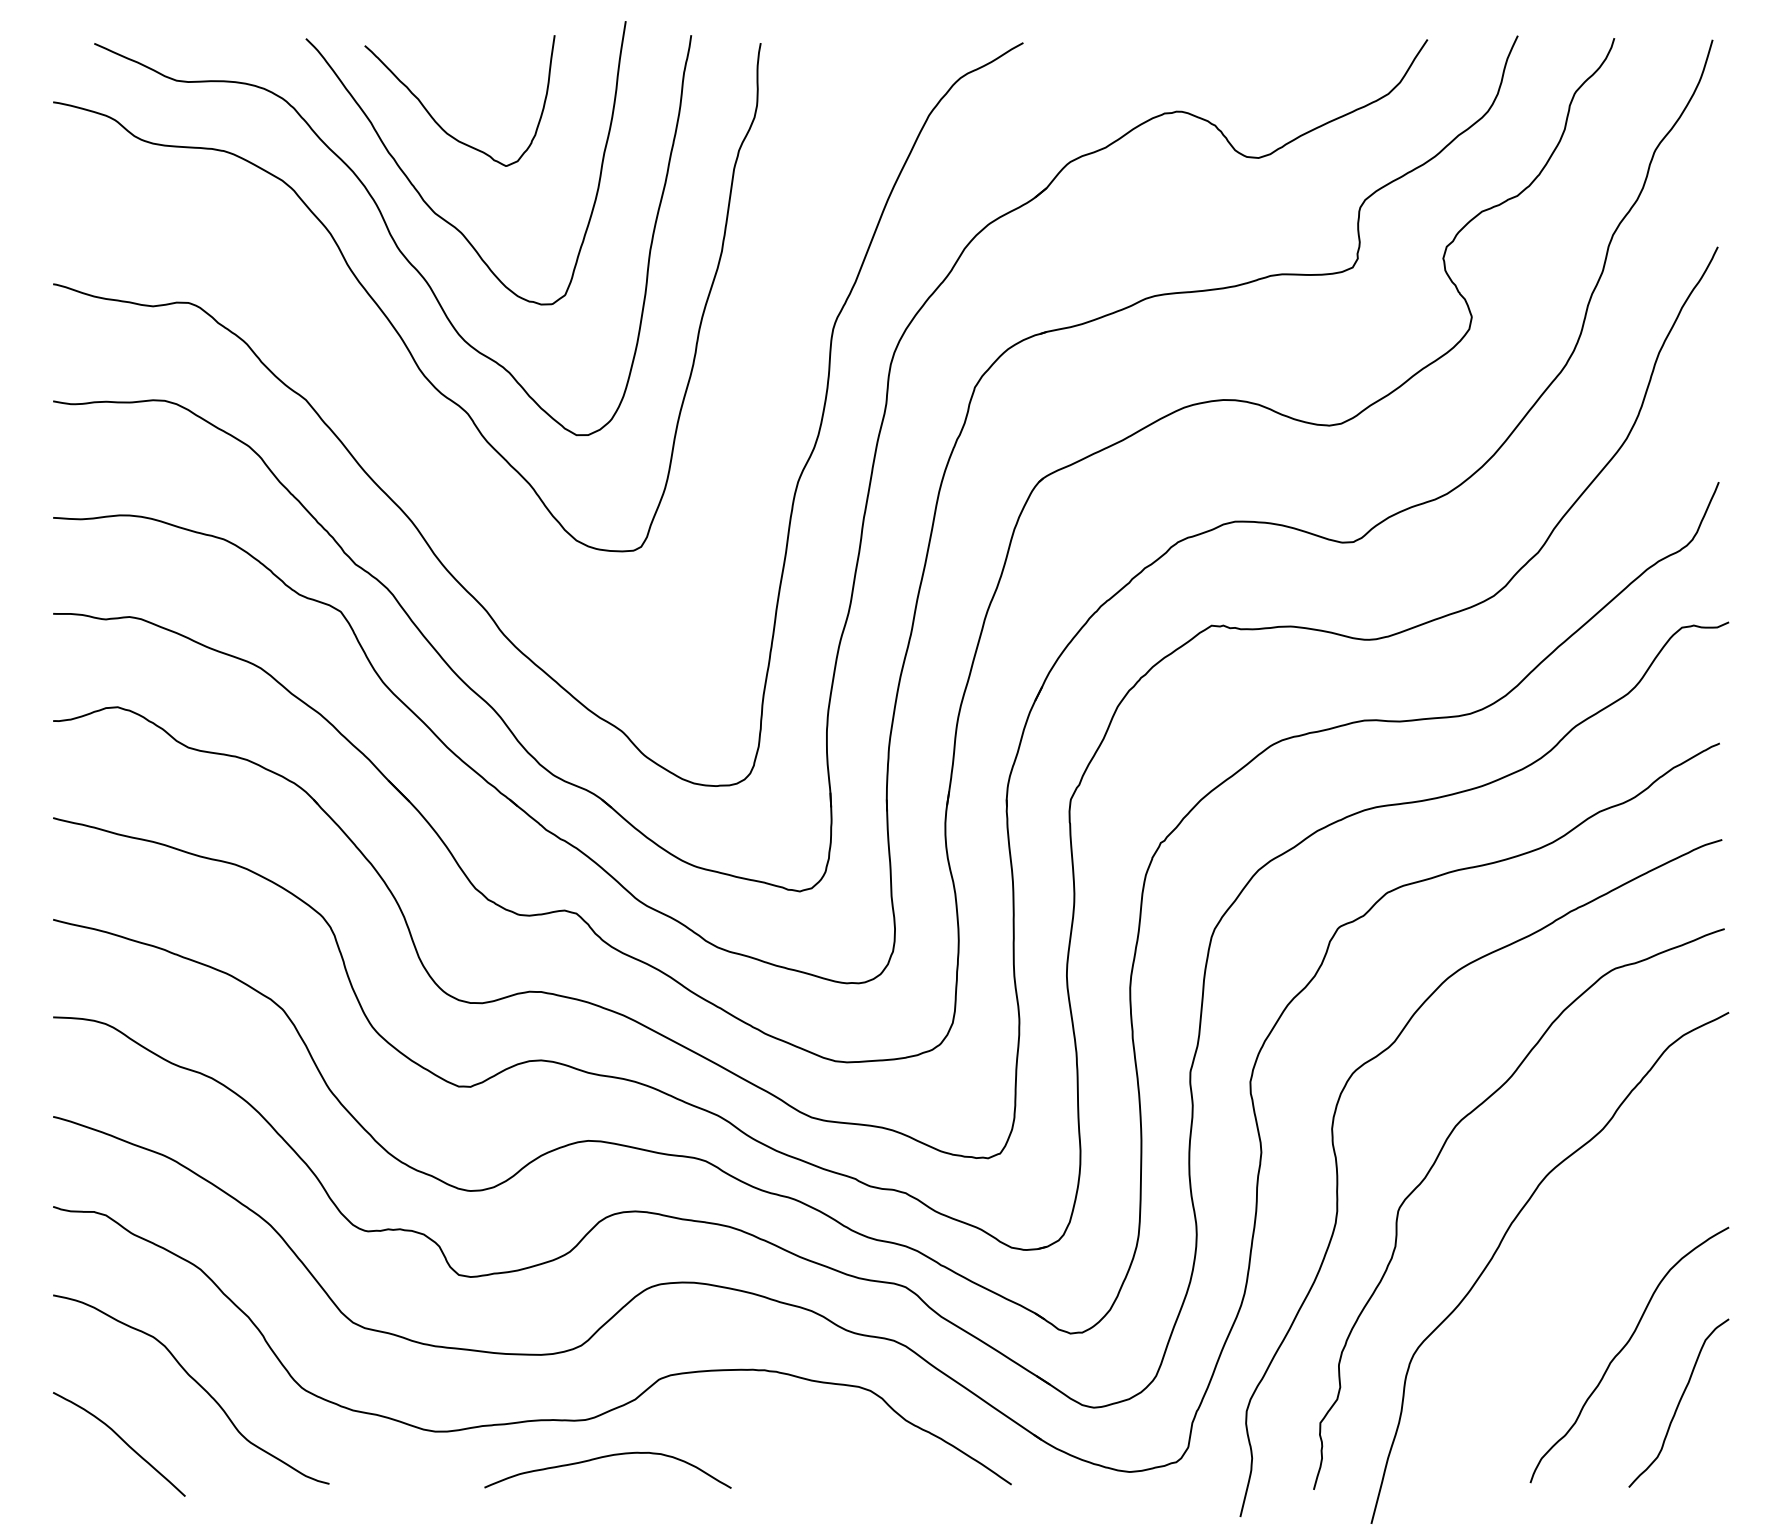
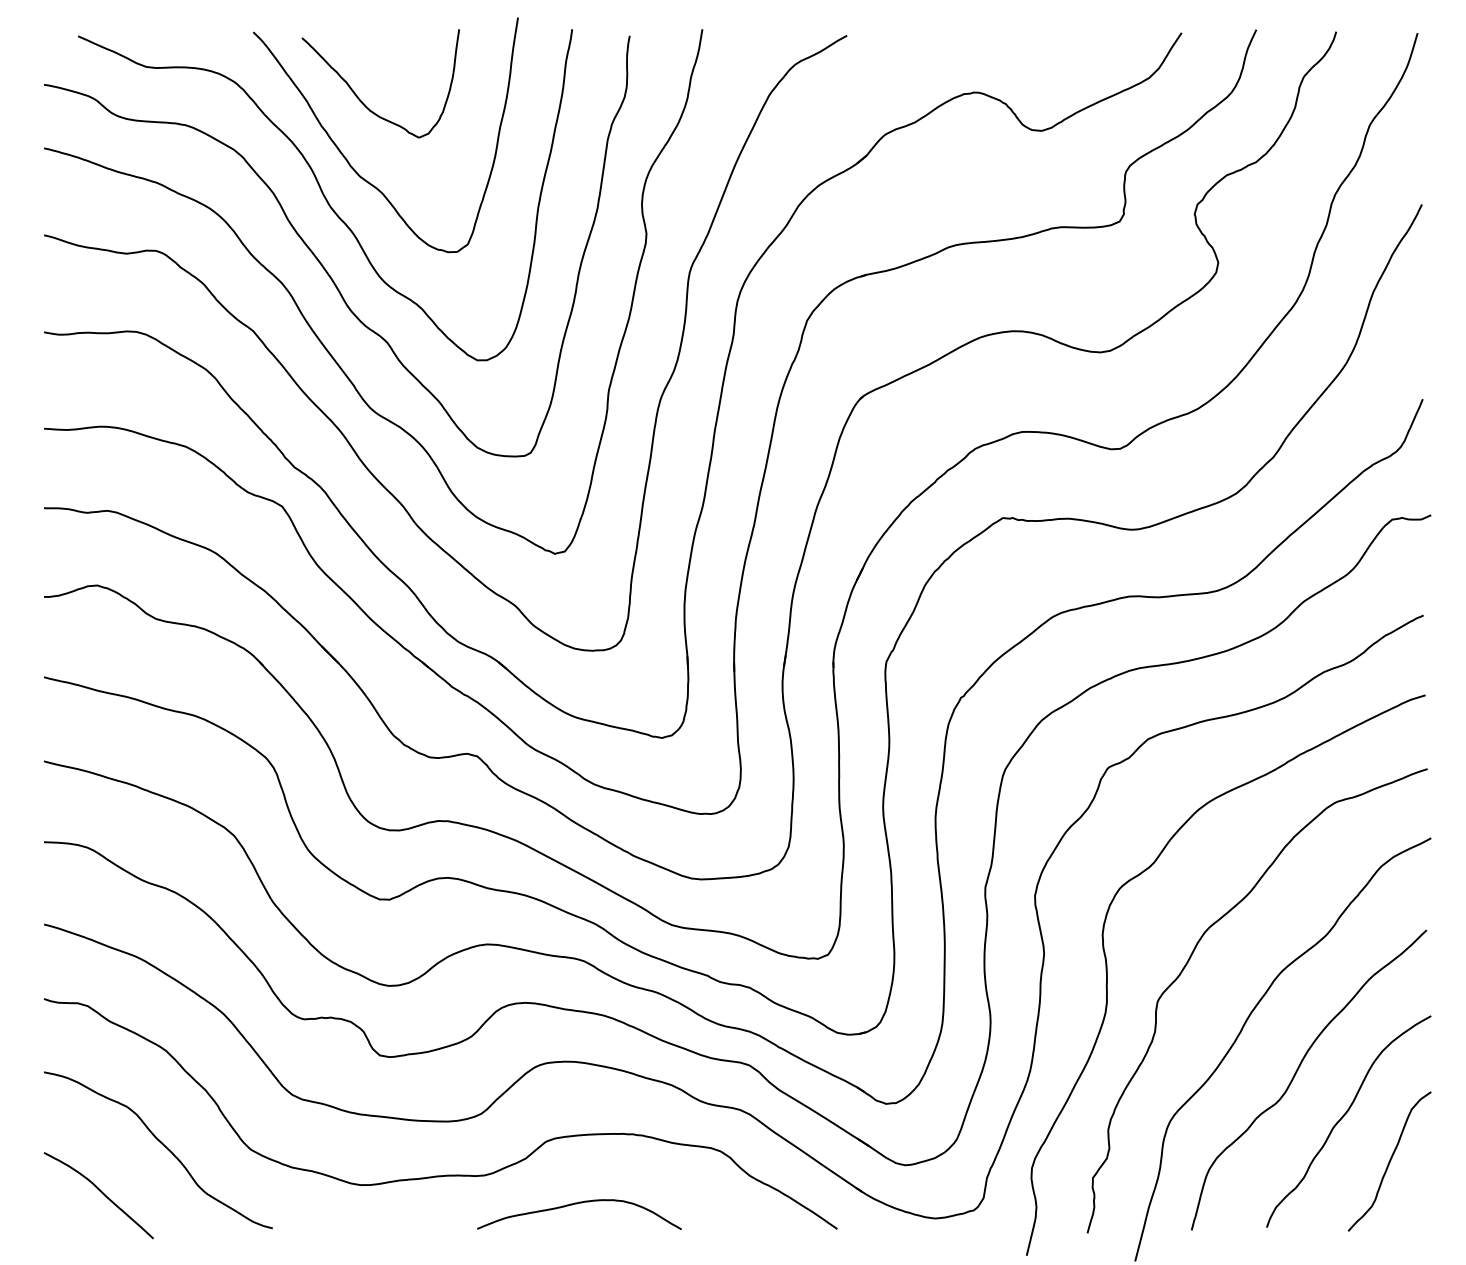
curve: (381, 402) -> (315, 333), added
curve: (1566, 1296) -> (1296, 1073), added
curve: (606, 1457) -> (578, 1204), moved

